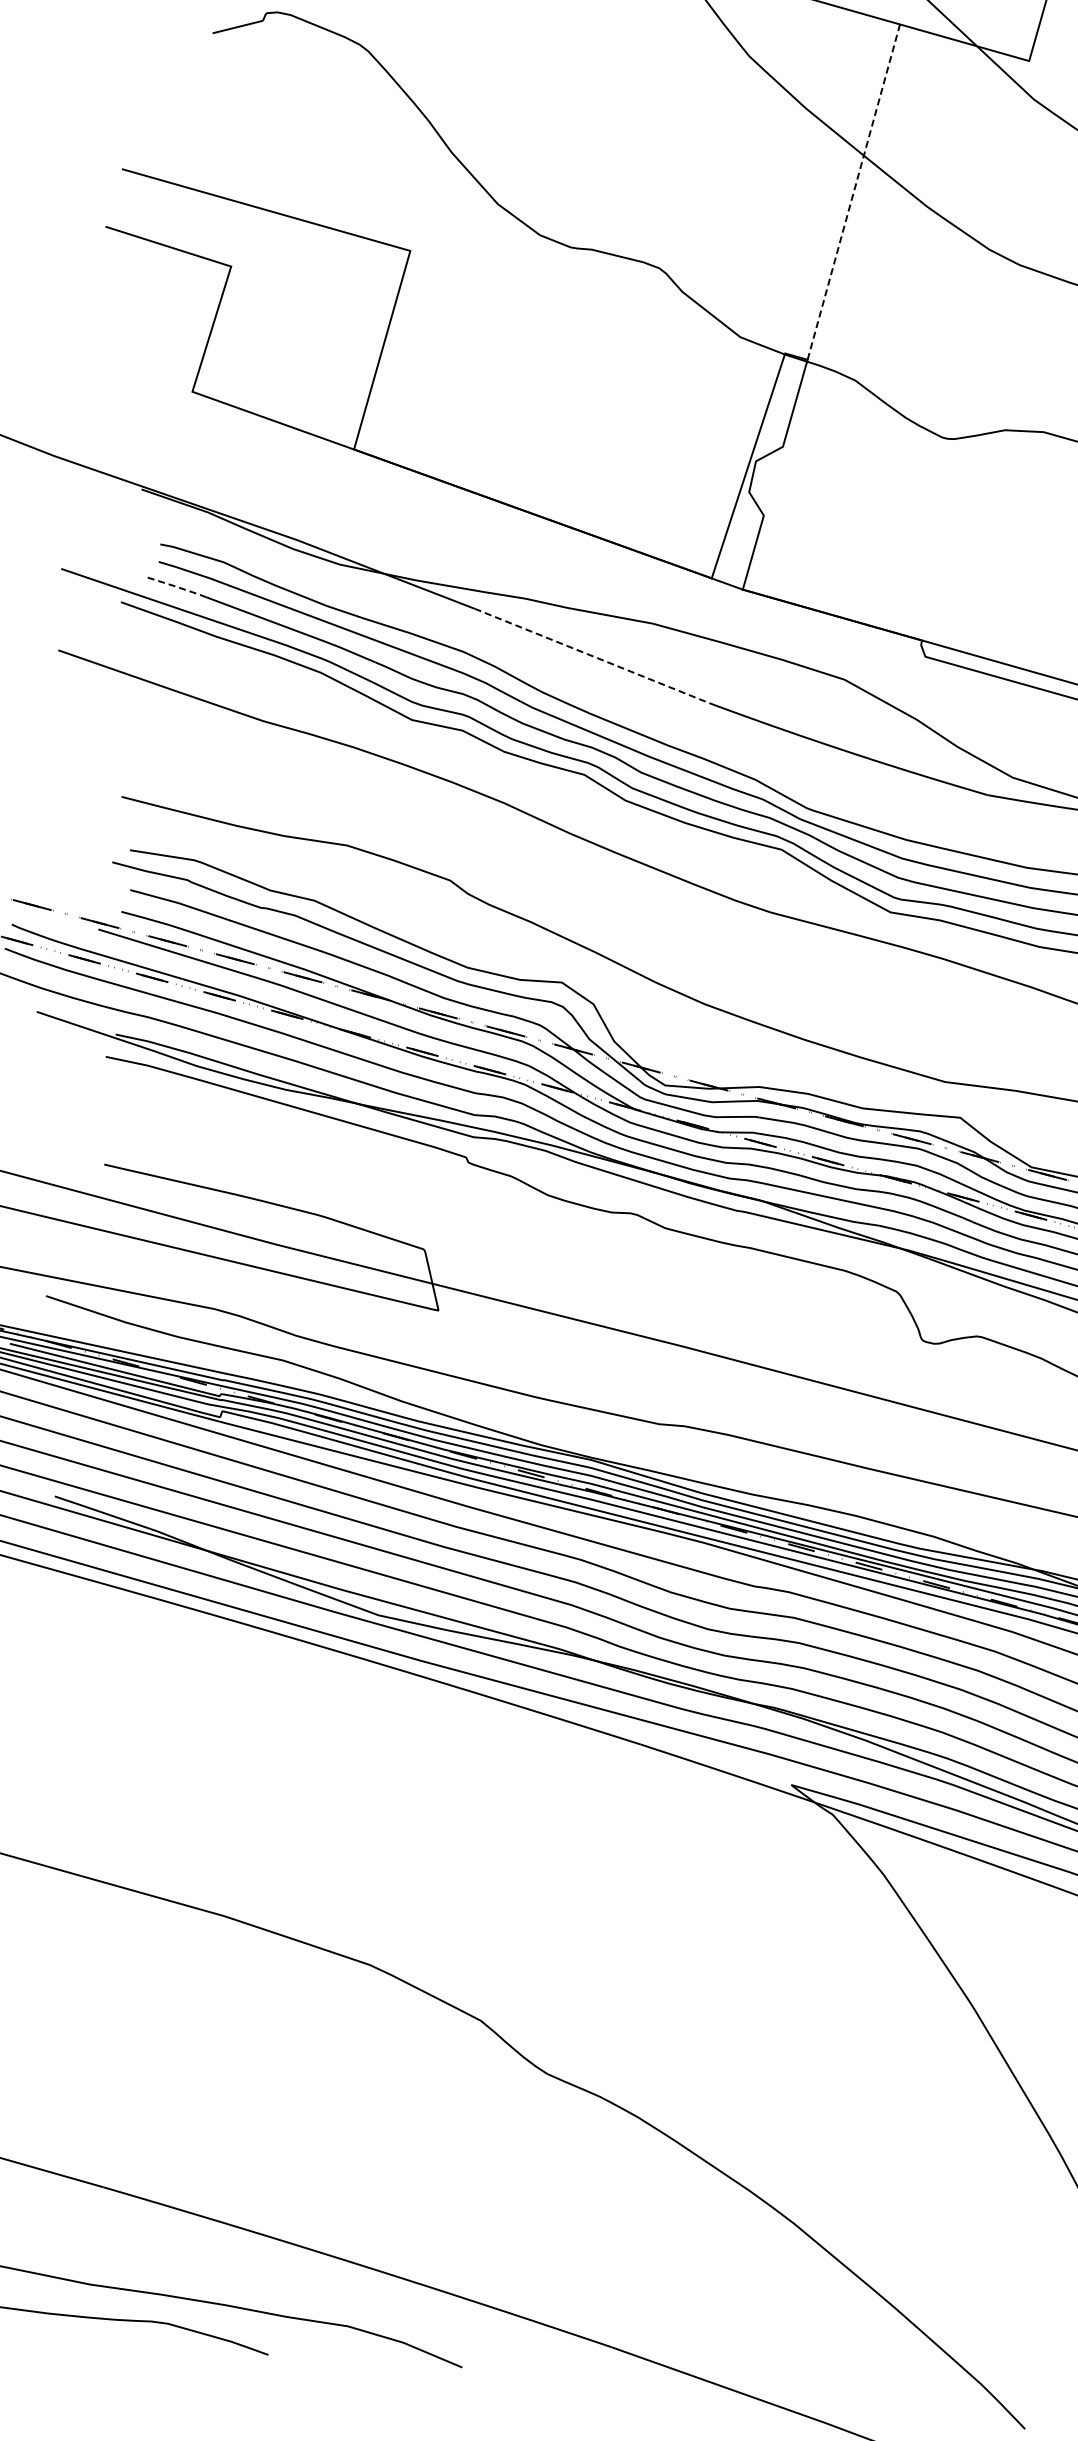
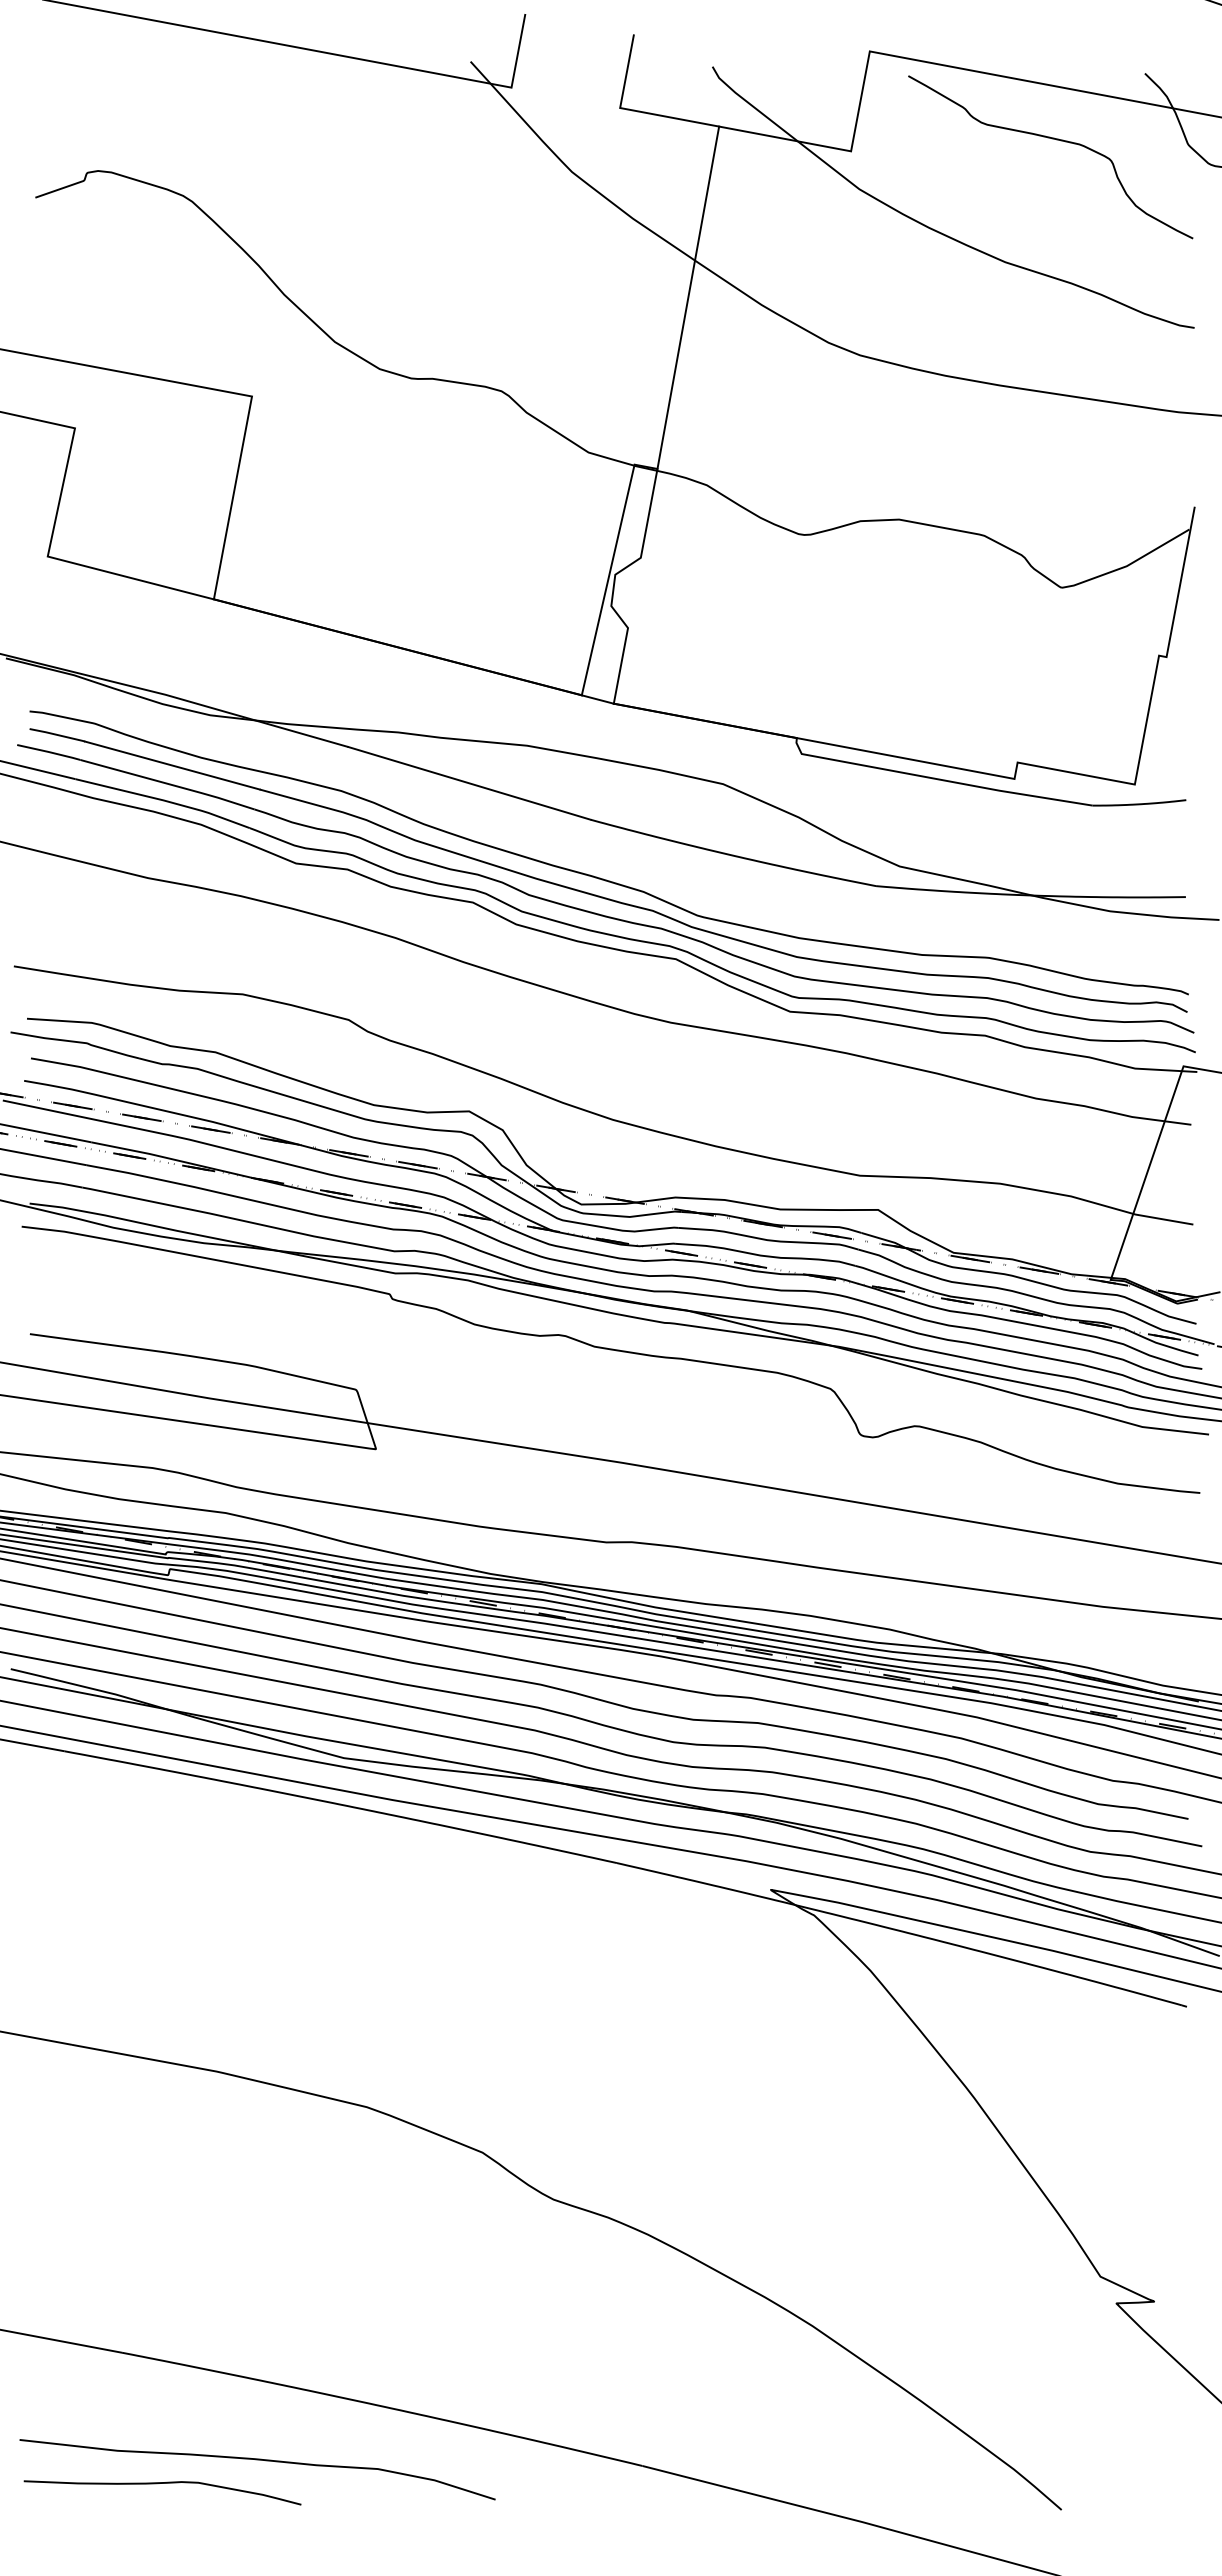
line: (854, 191) -> (688, 297), dashed -> solid
line: (175, 587) -> (48, 752), dashed -> solid
line: (591, 656) -> (469, 783), dashed -> solid

